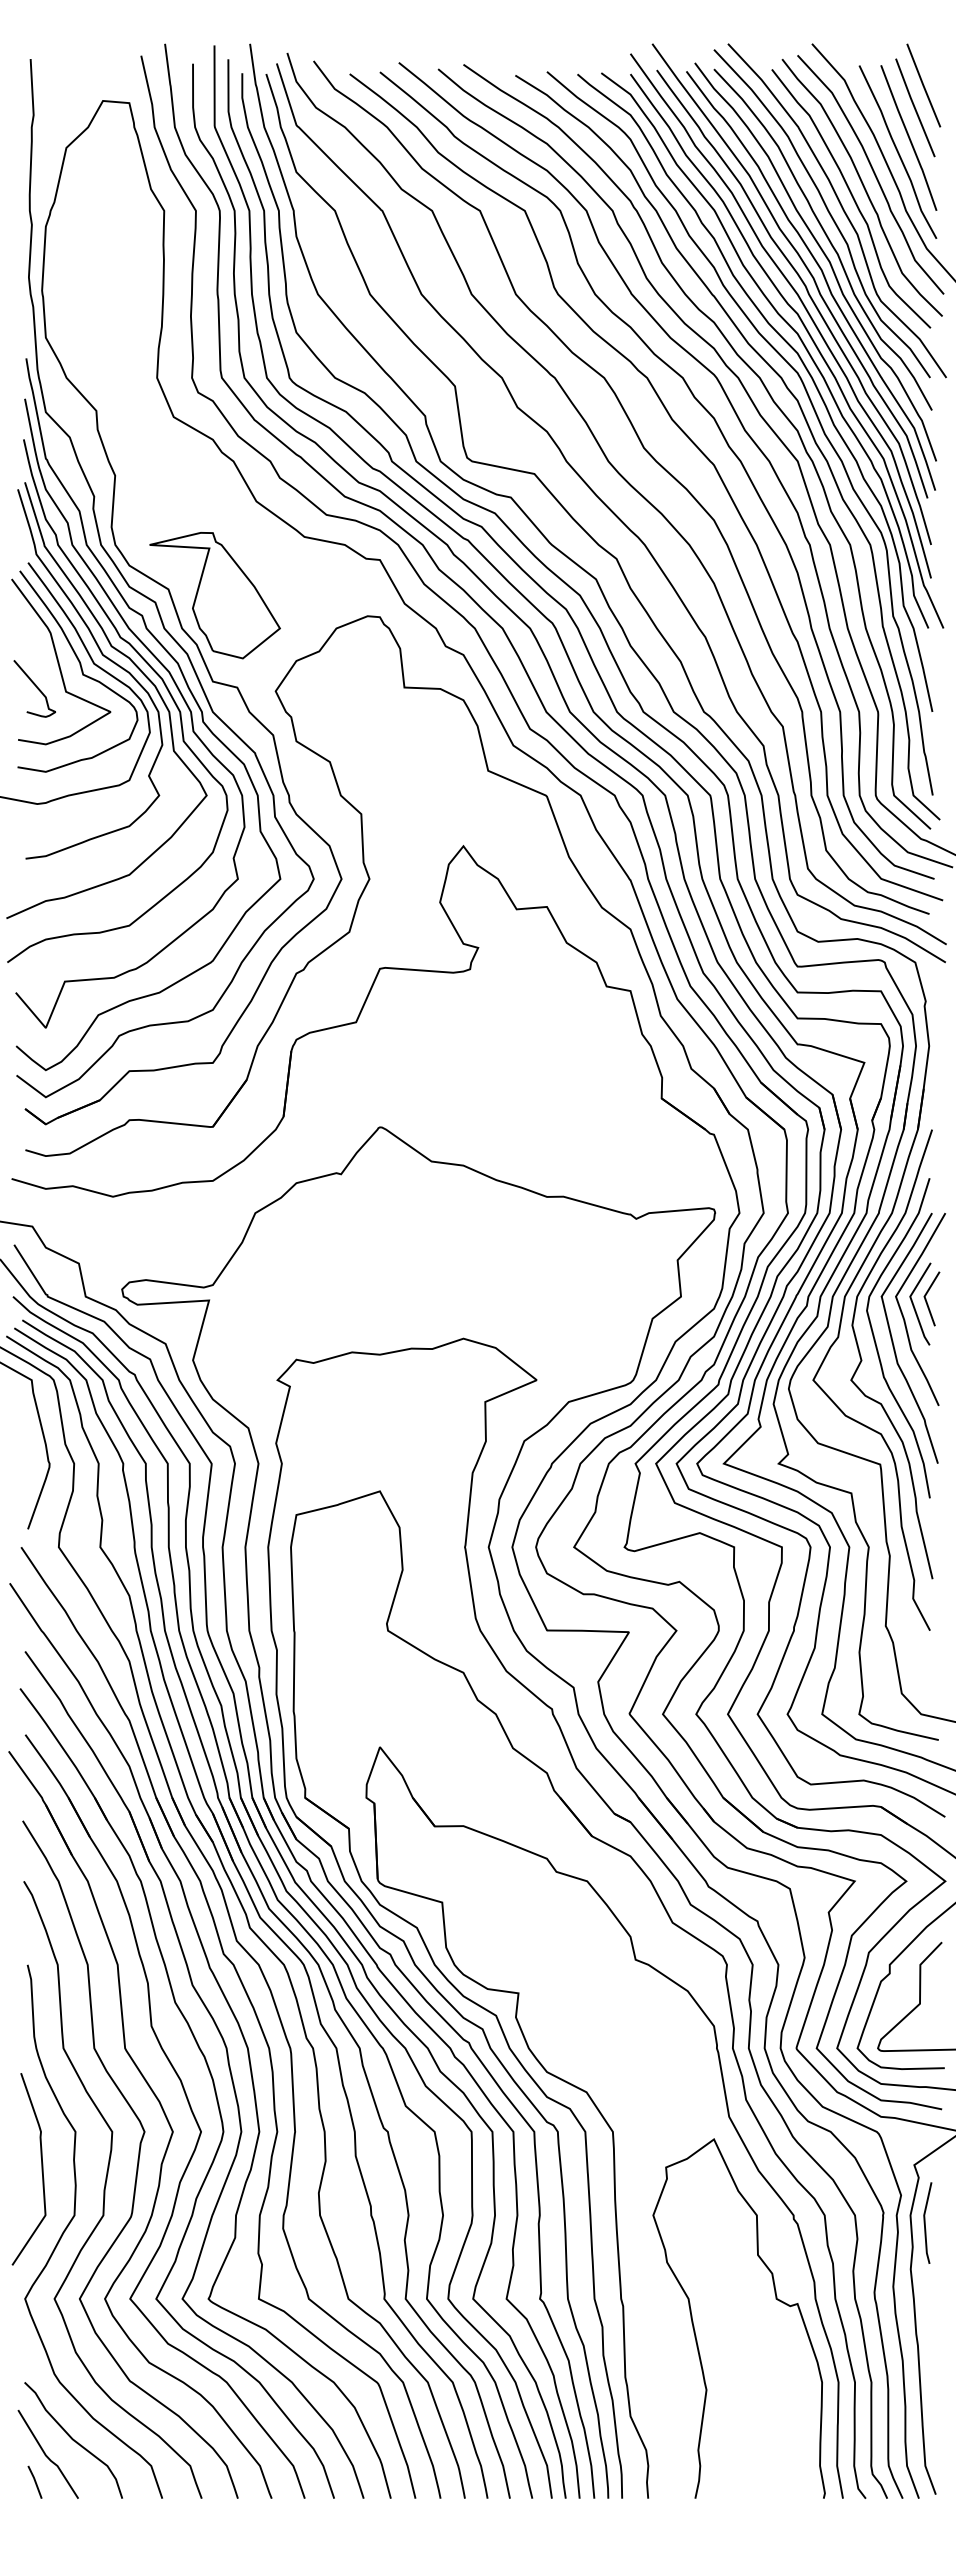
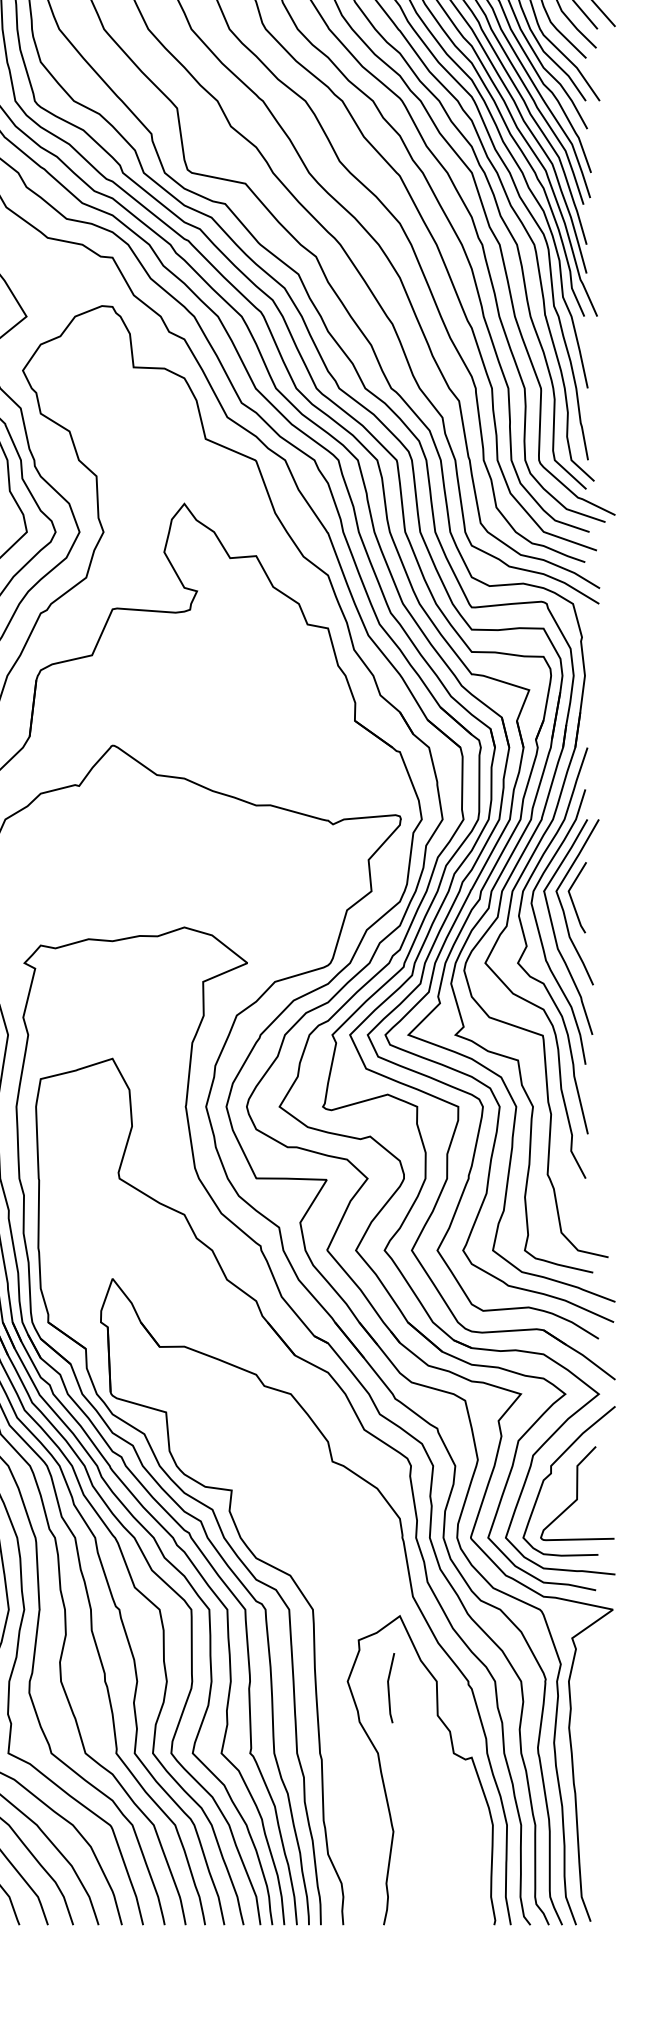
line: (926, 1298) -> (582, 892), removed
line: (925, 2222) -> (389, 1687), moved

